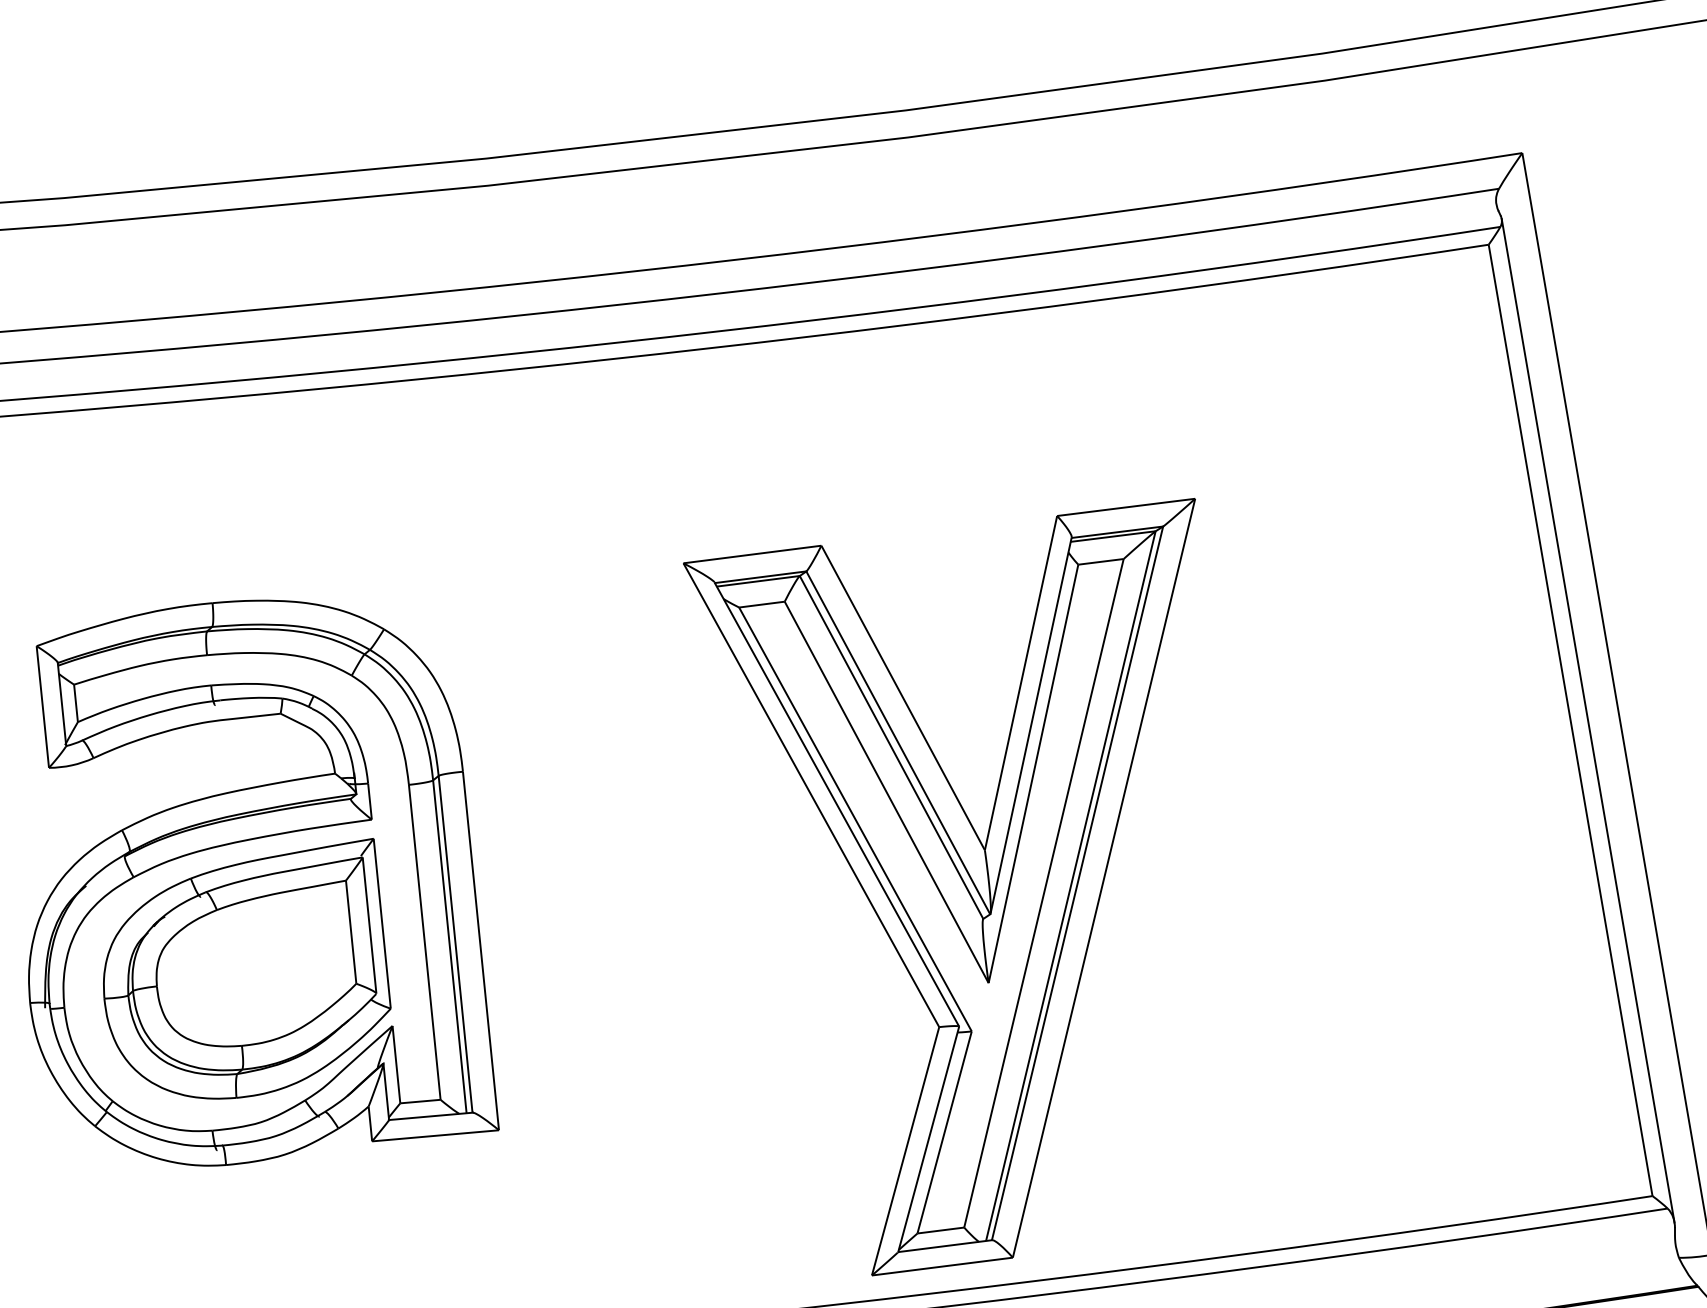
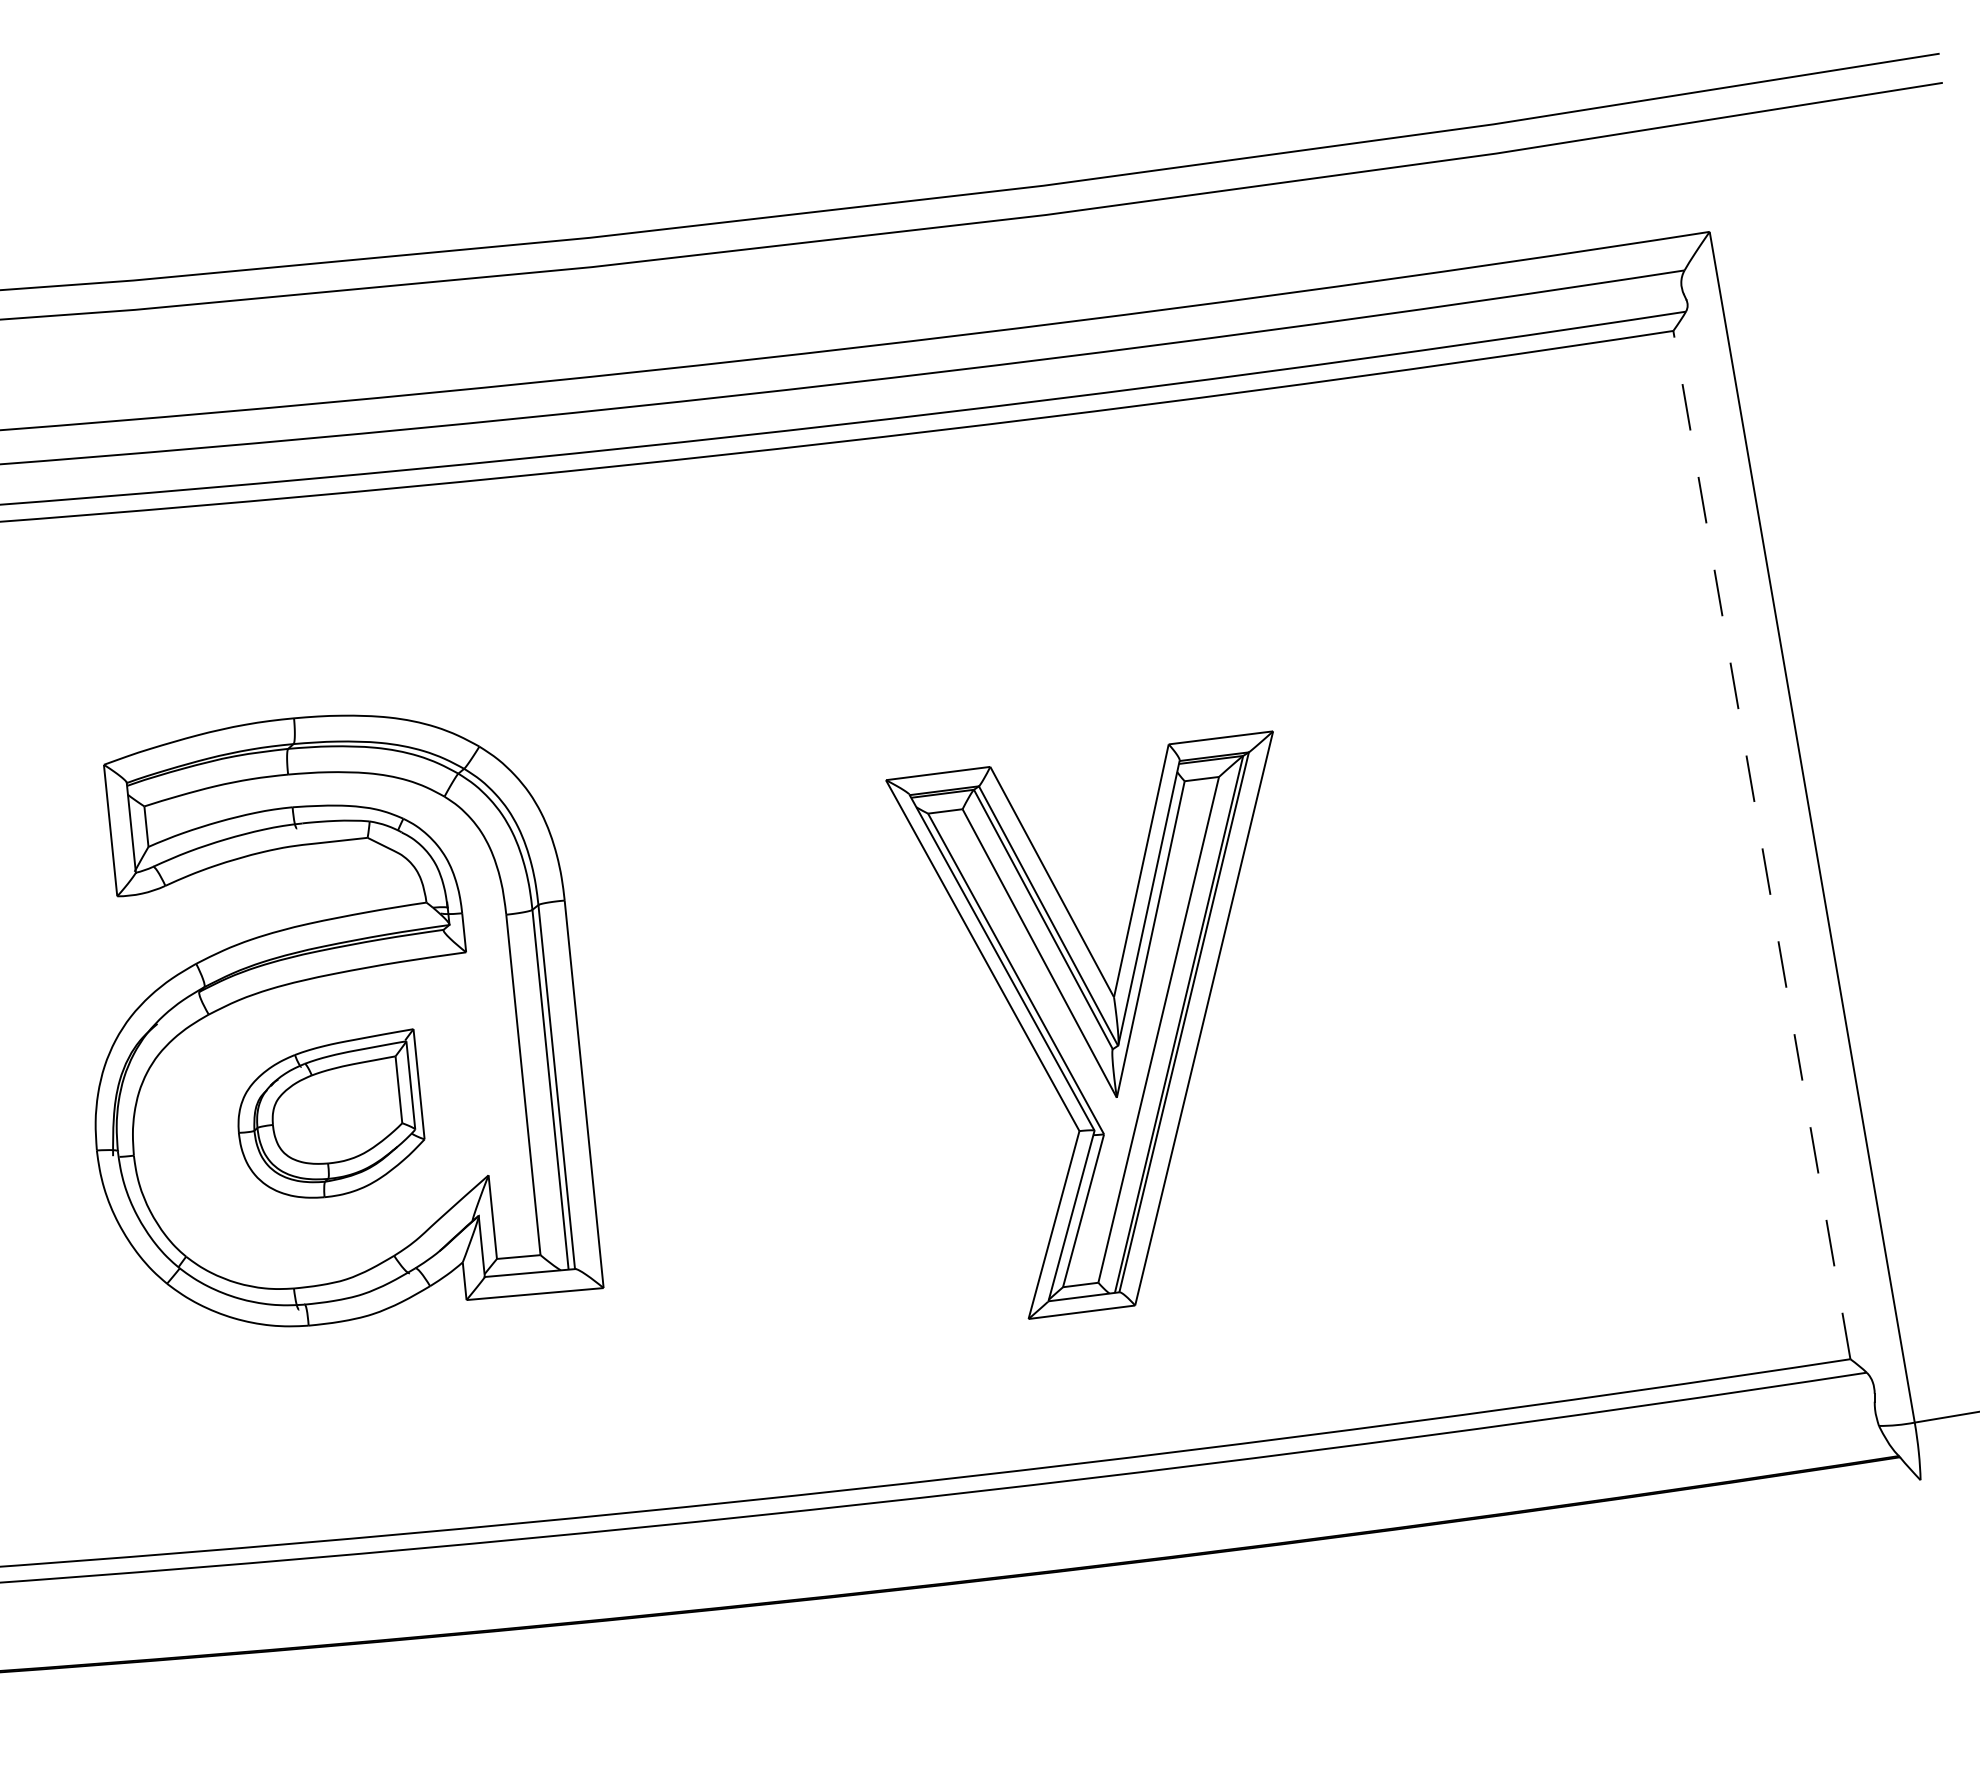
line: (1587, 720) -> (1780, 845), removed
line: (1571, 721) -> (1762, 846), solid -> dashed
part: (939, 886) -> (1079, 1024), size x0.7
part: (247, 968) -> (331, 1113), size x0.6

